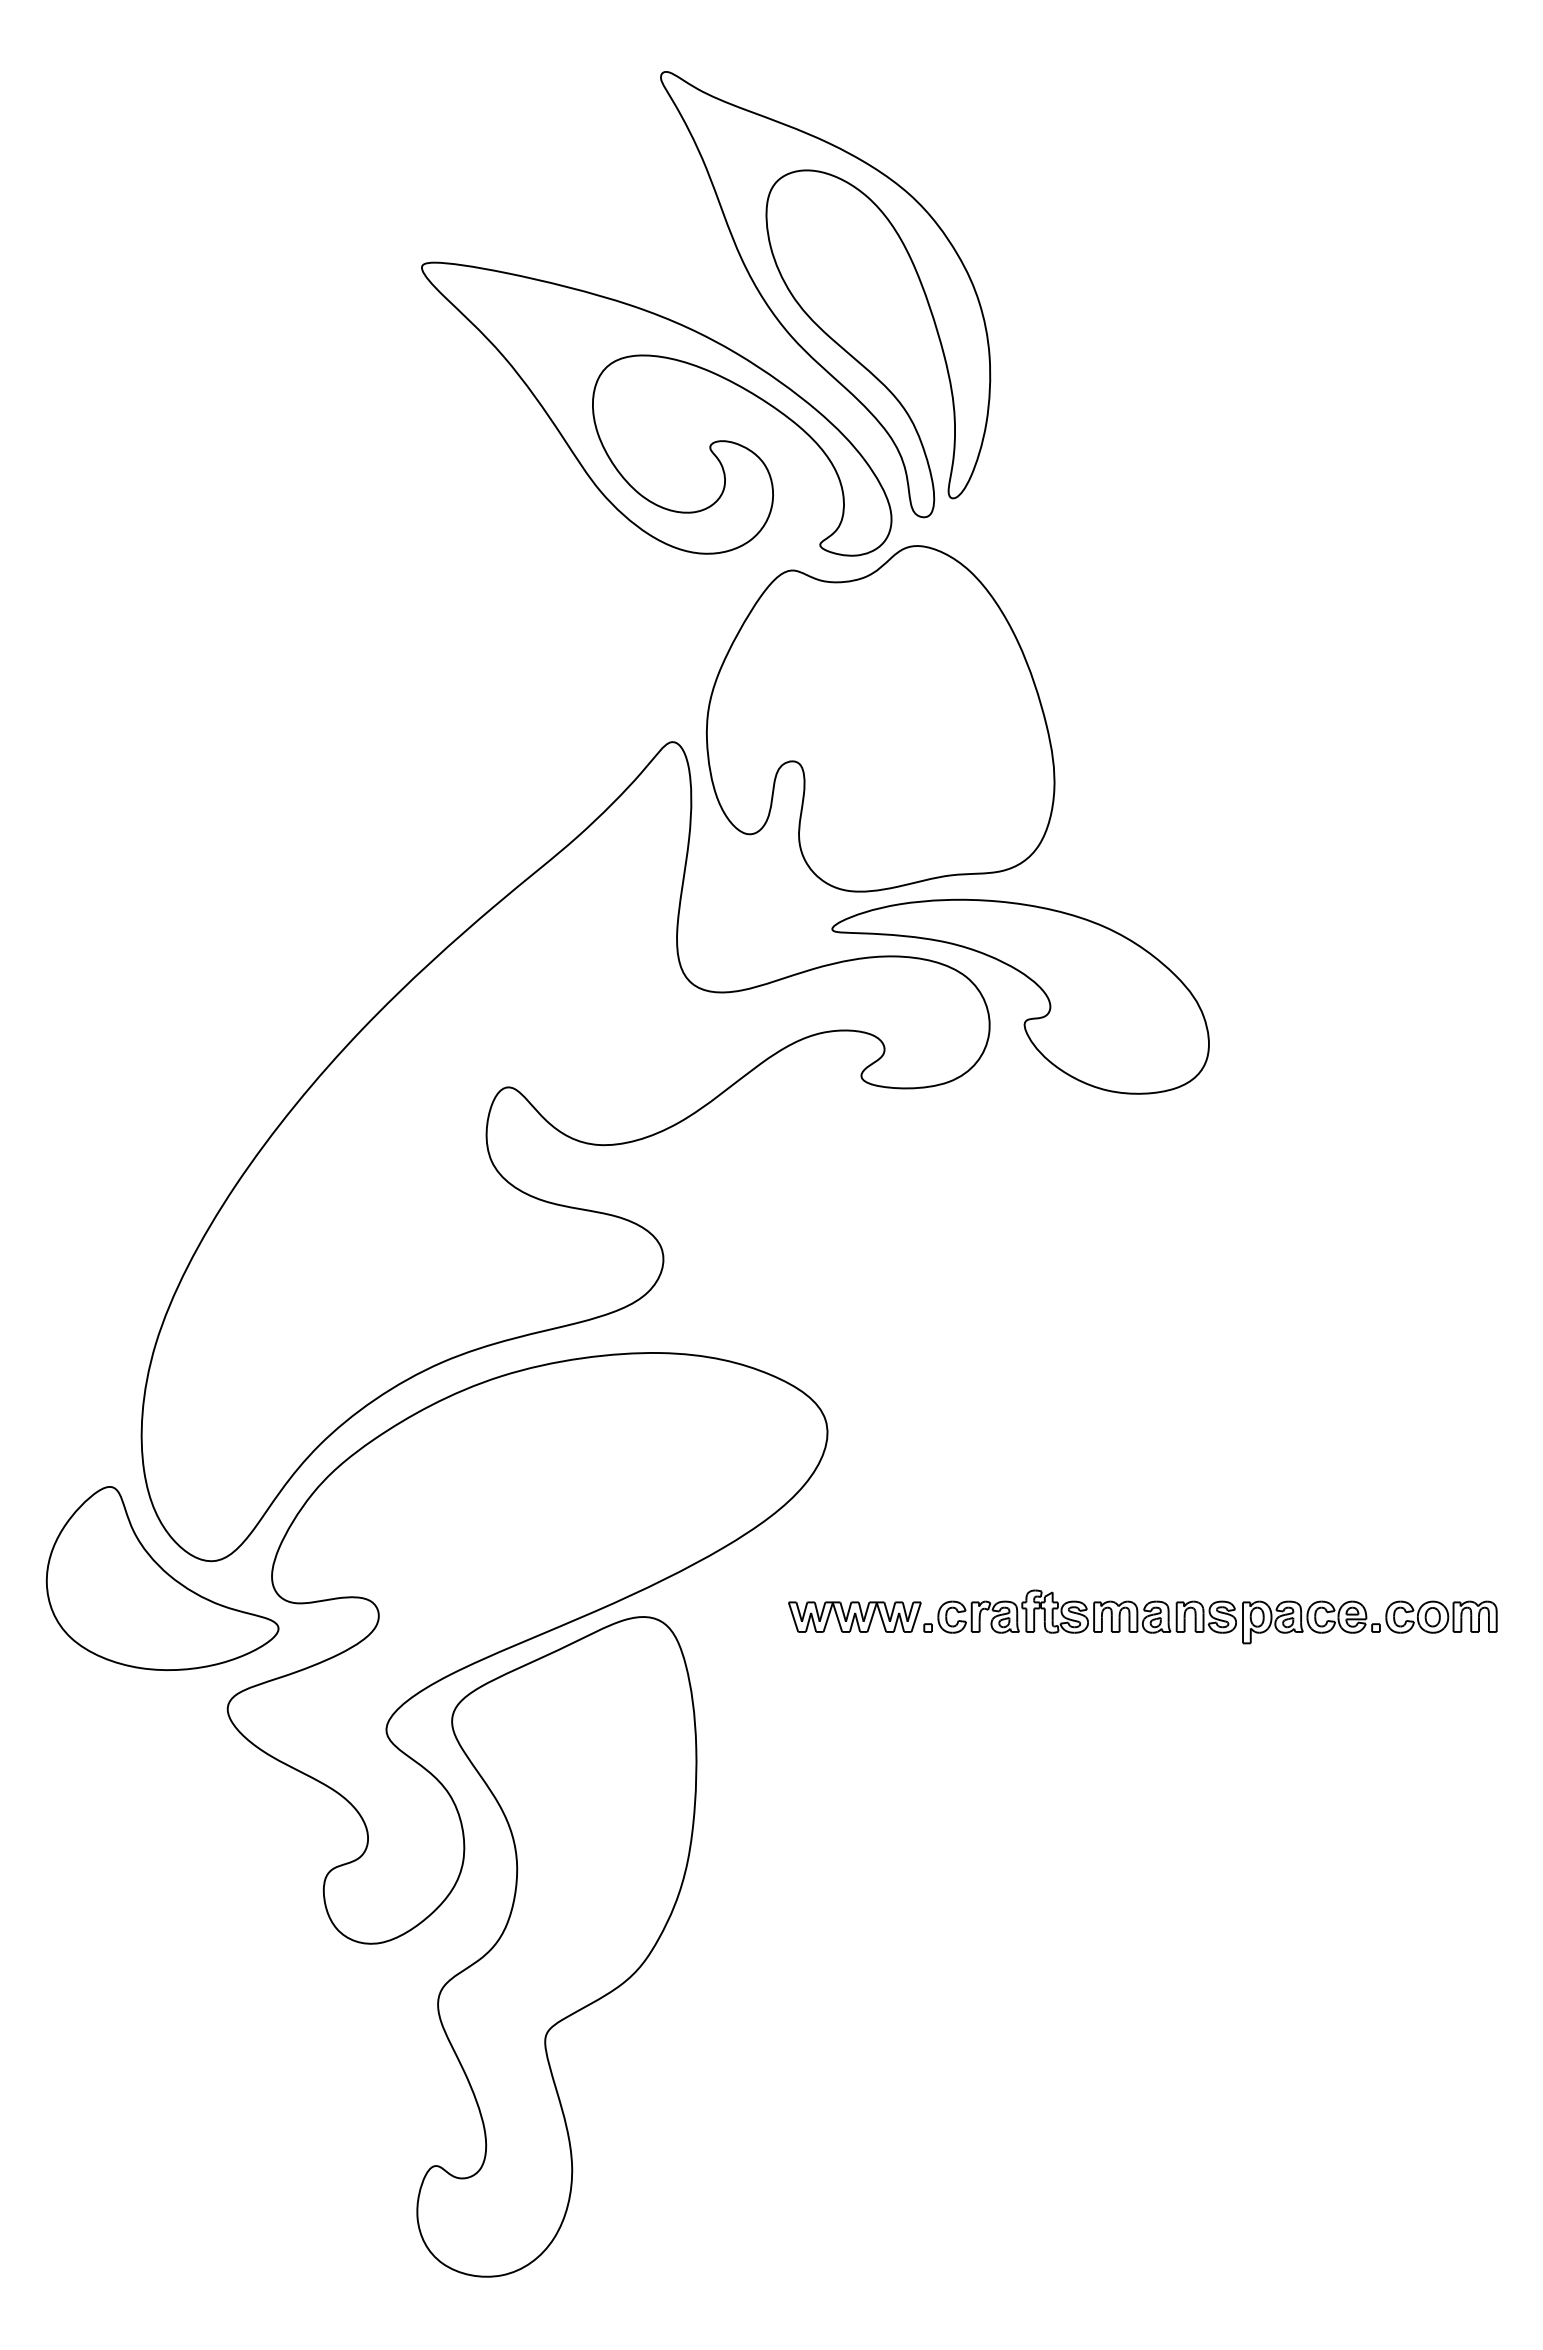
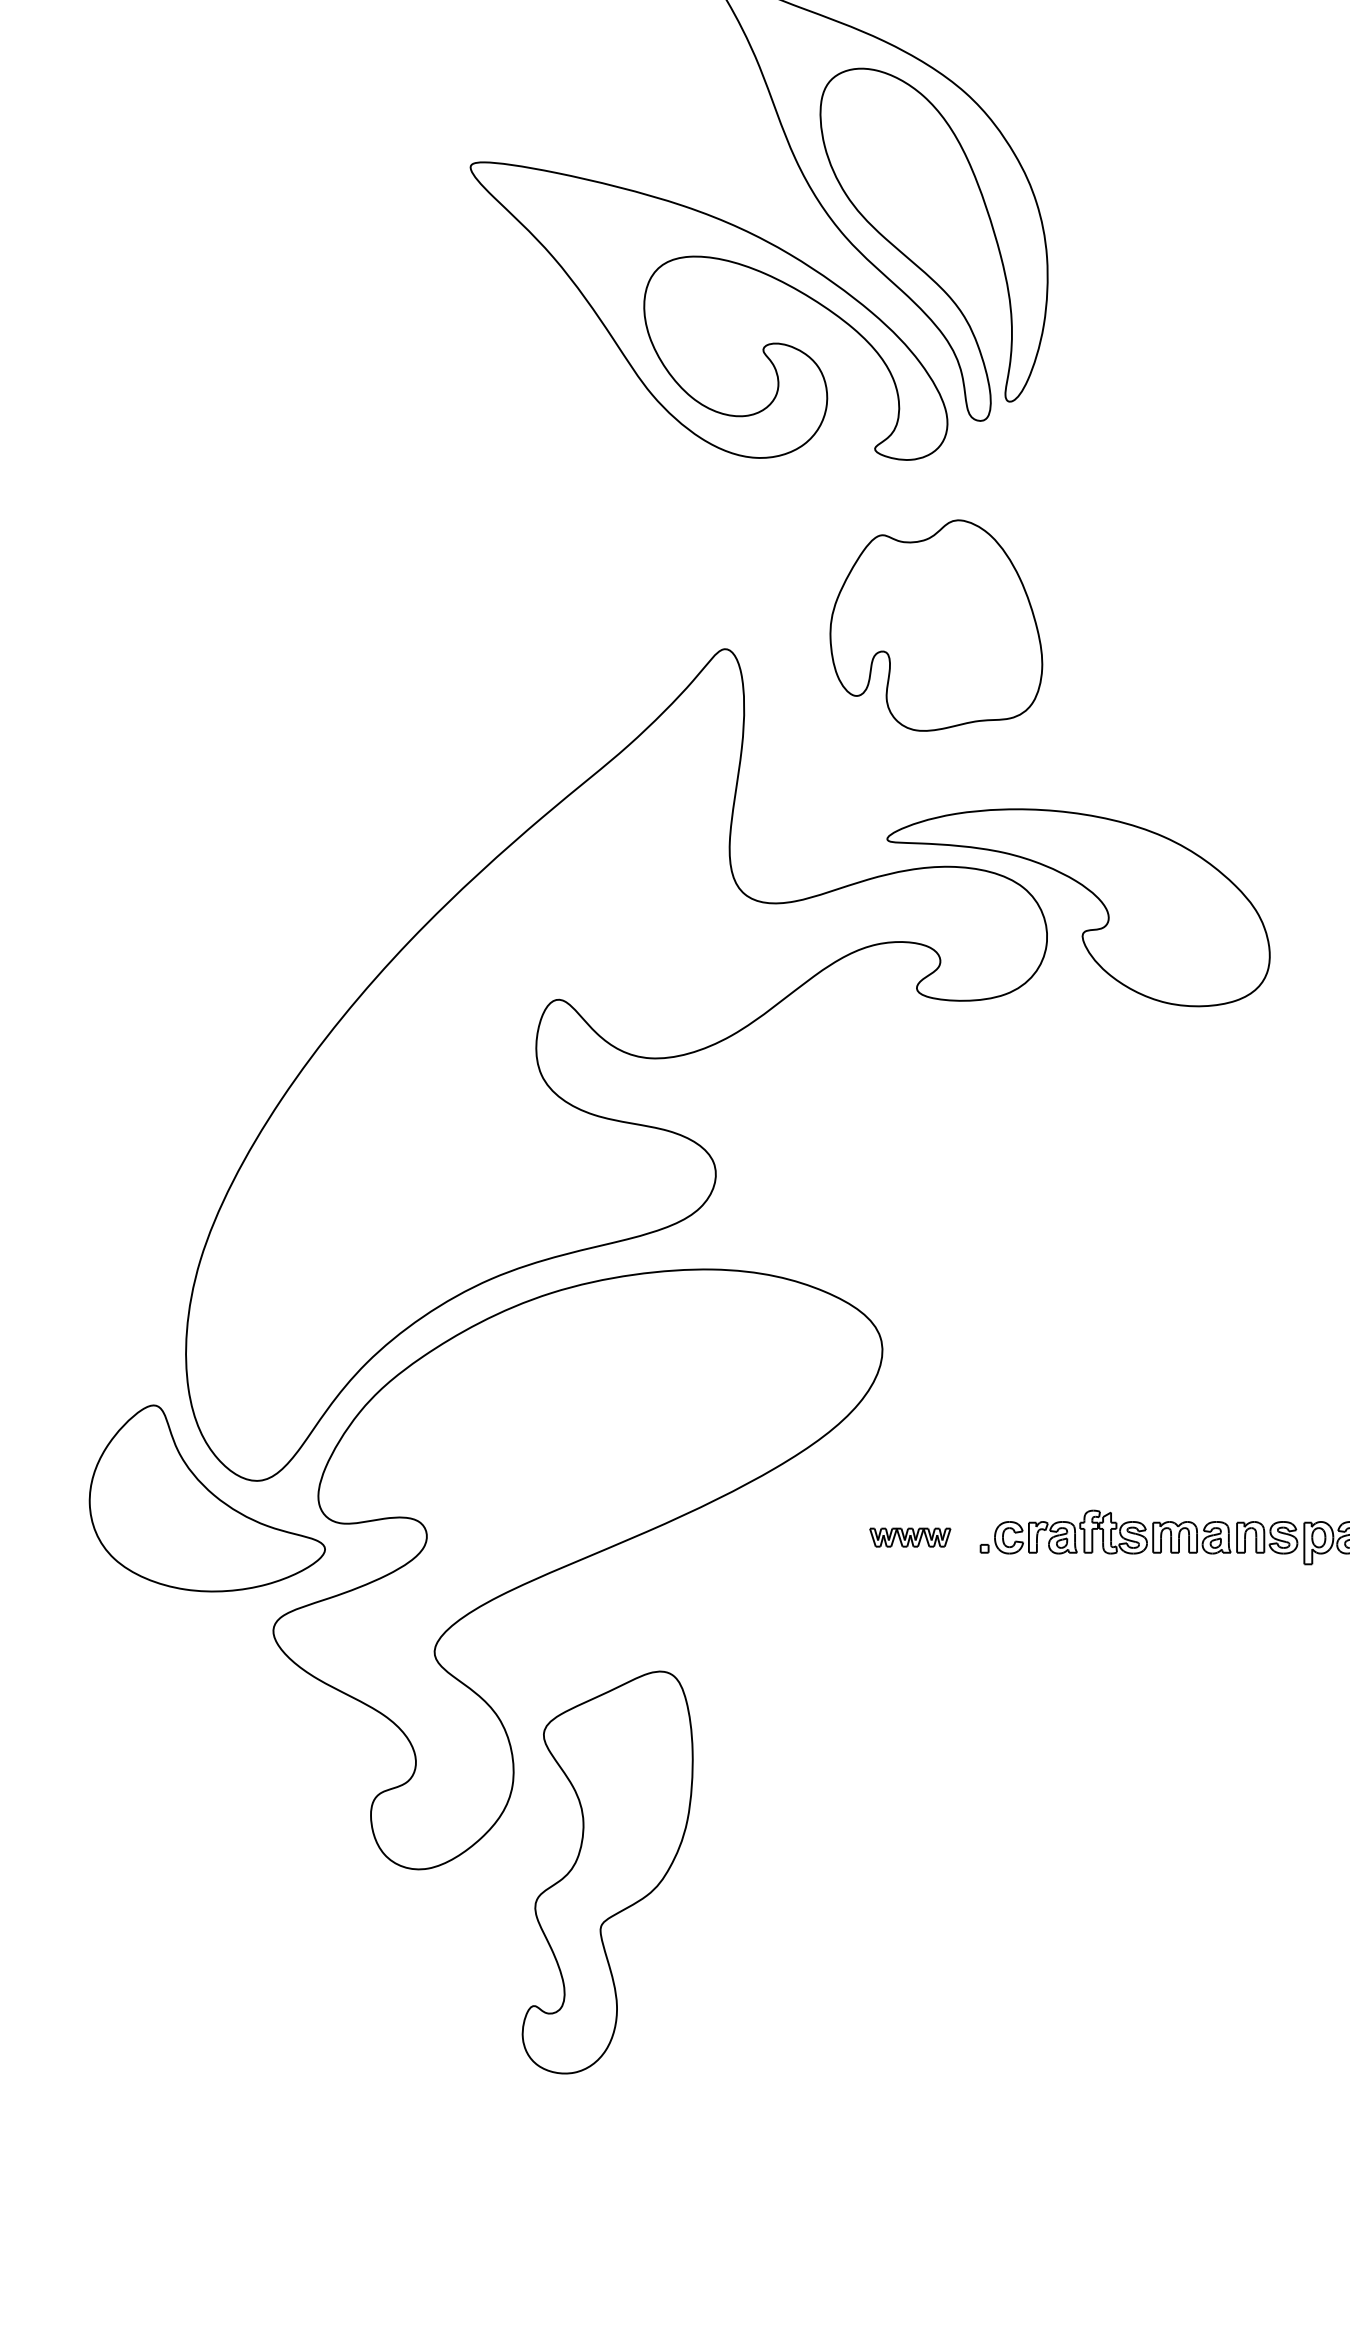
part: (880, 718) -> (936, 625), size x0.6
part: (854, 1616) -> (909, 1537), size x0.6
part: (556, 1946) -> (607, 1872), size x0.6

